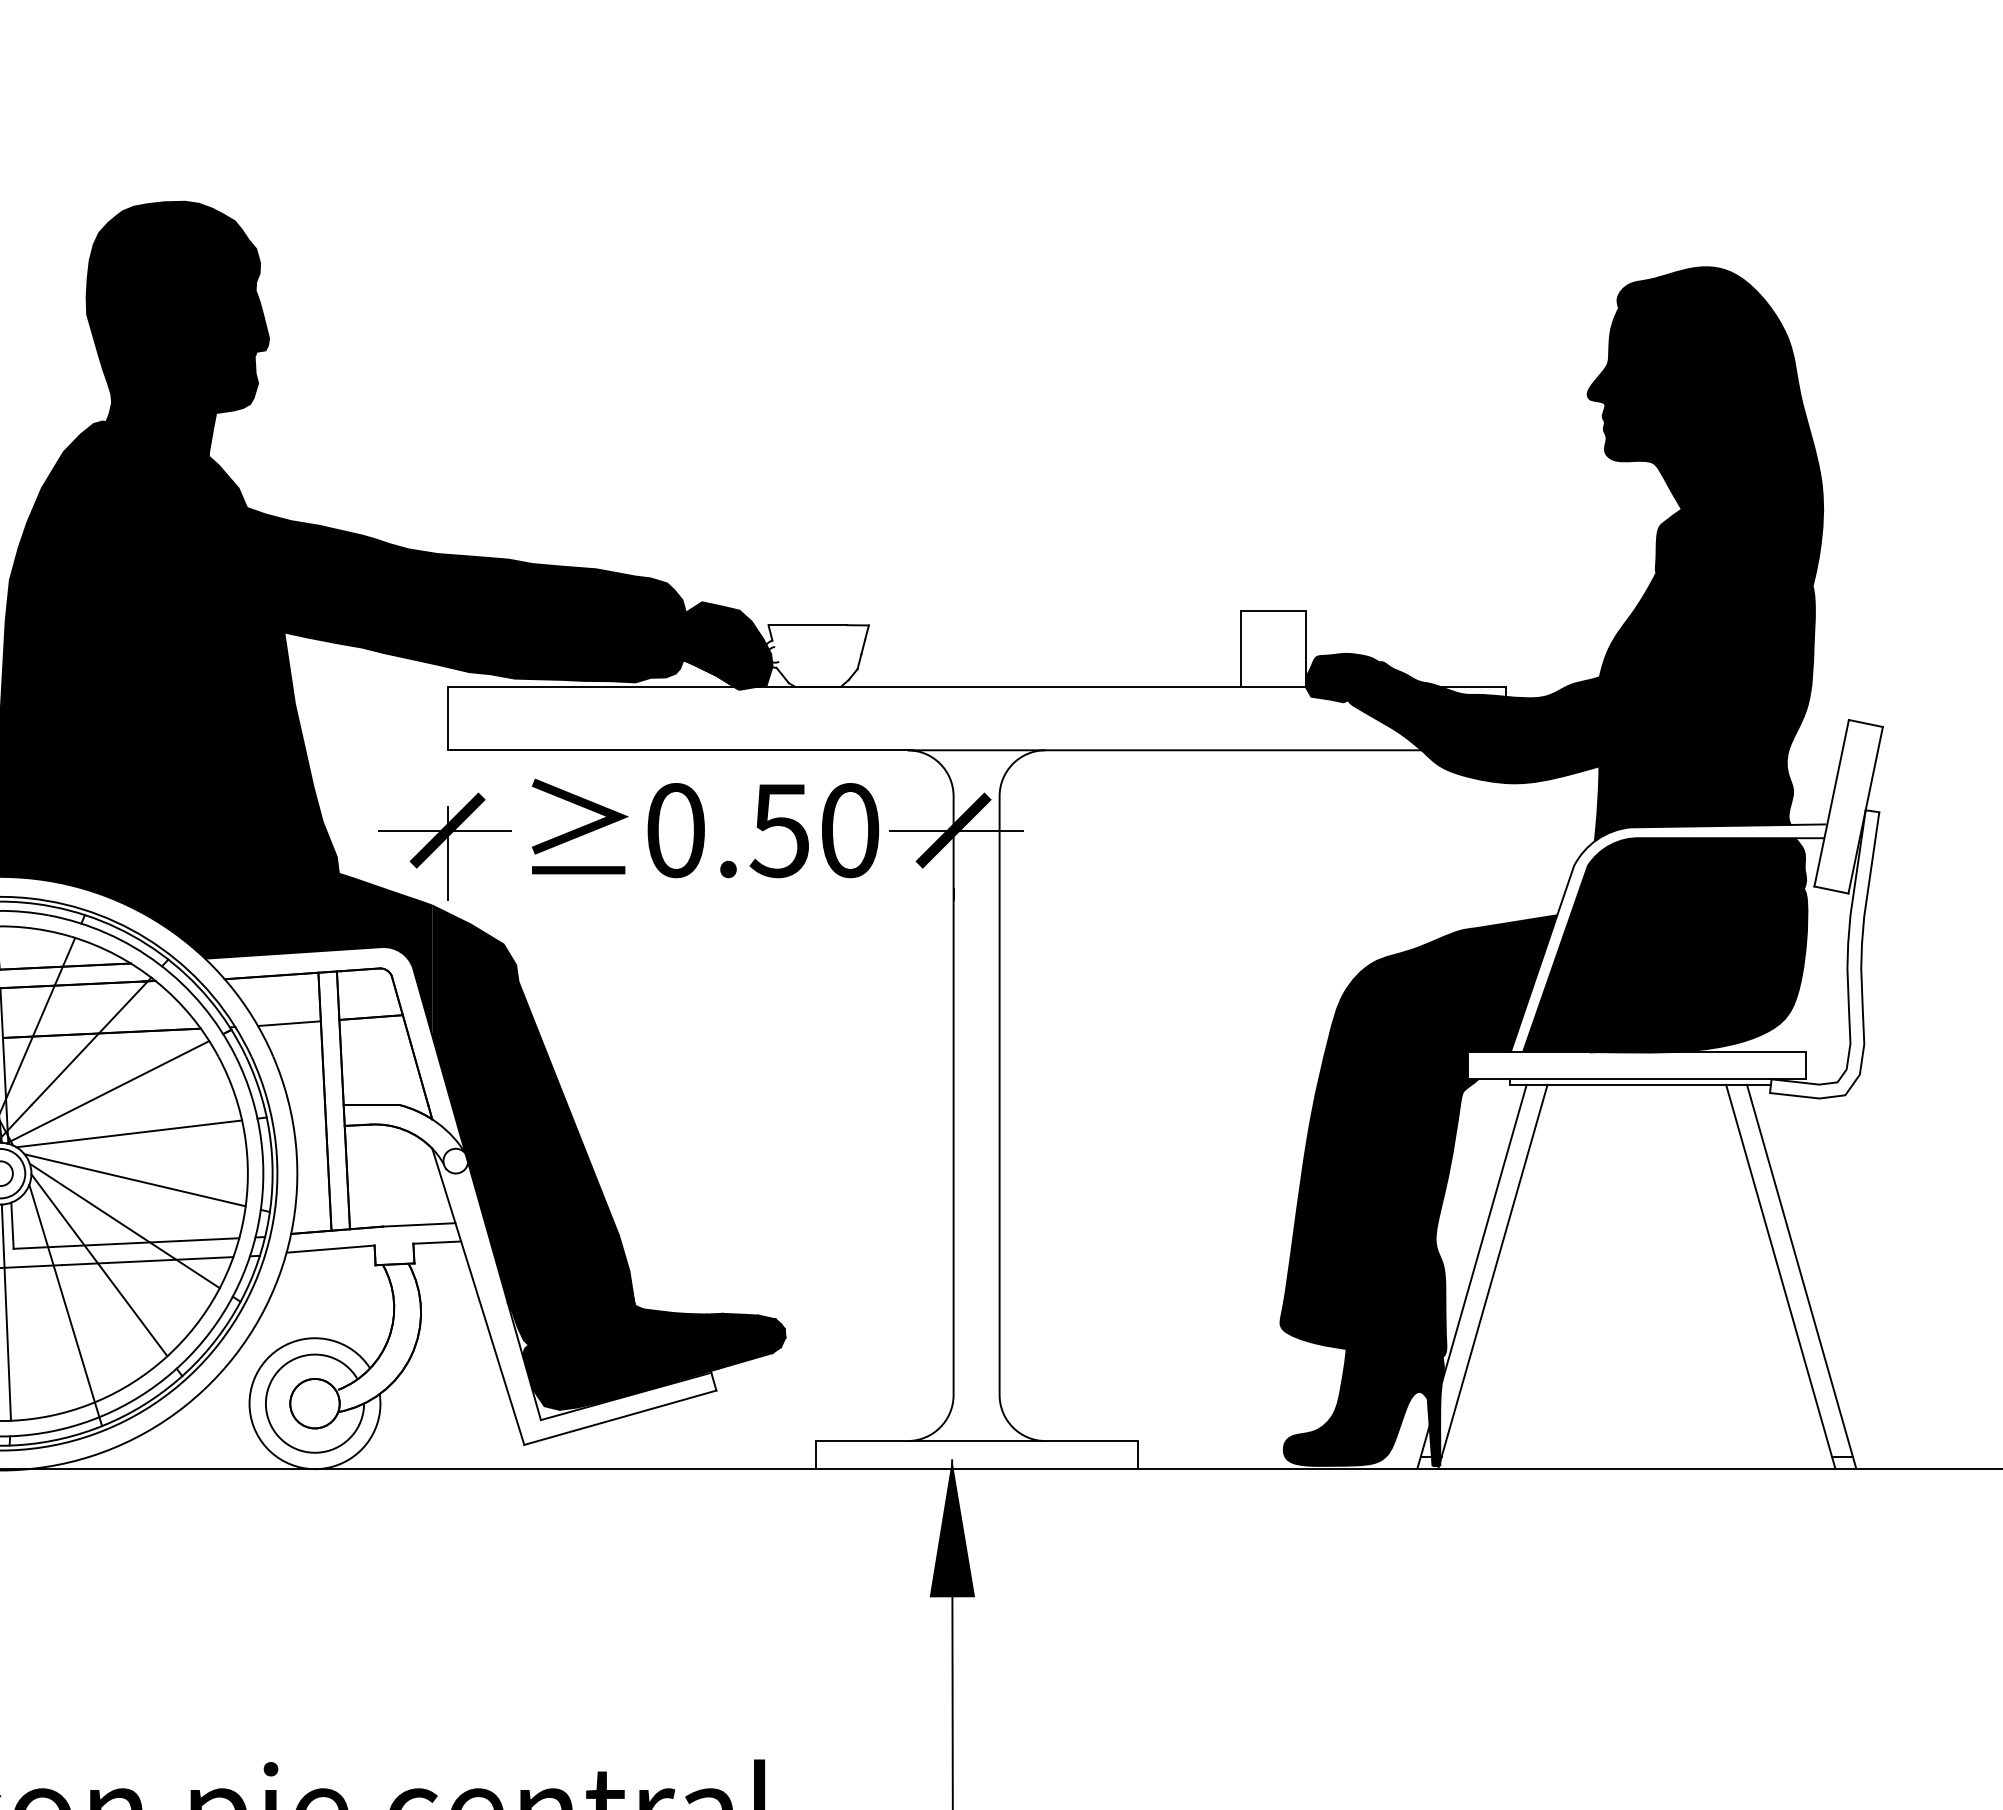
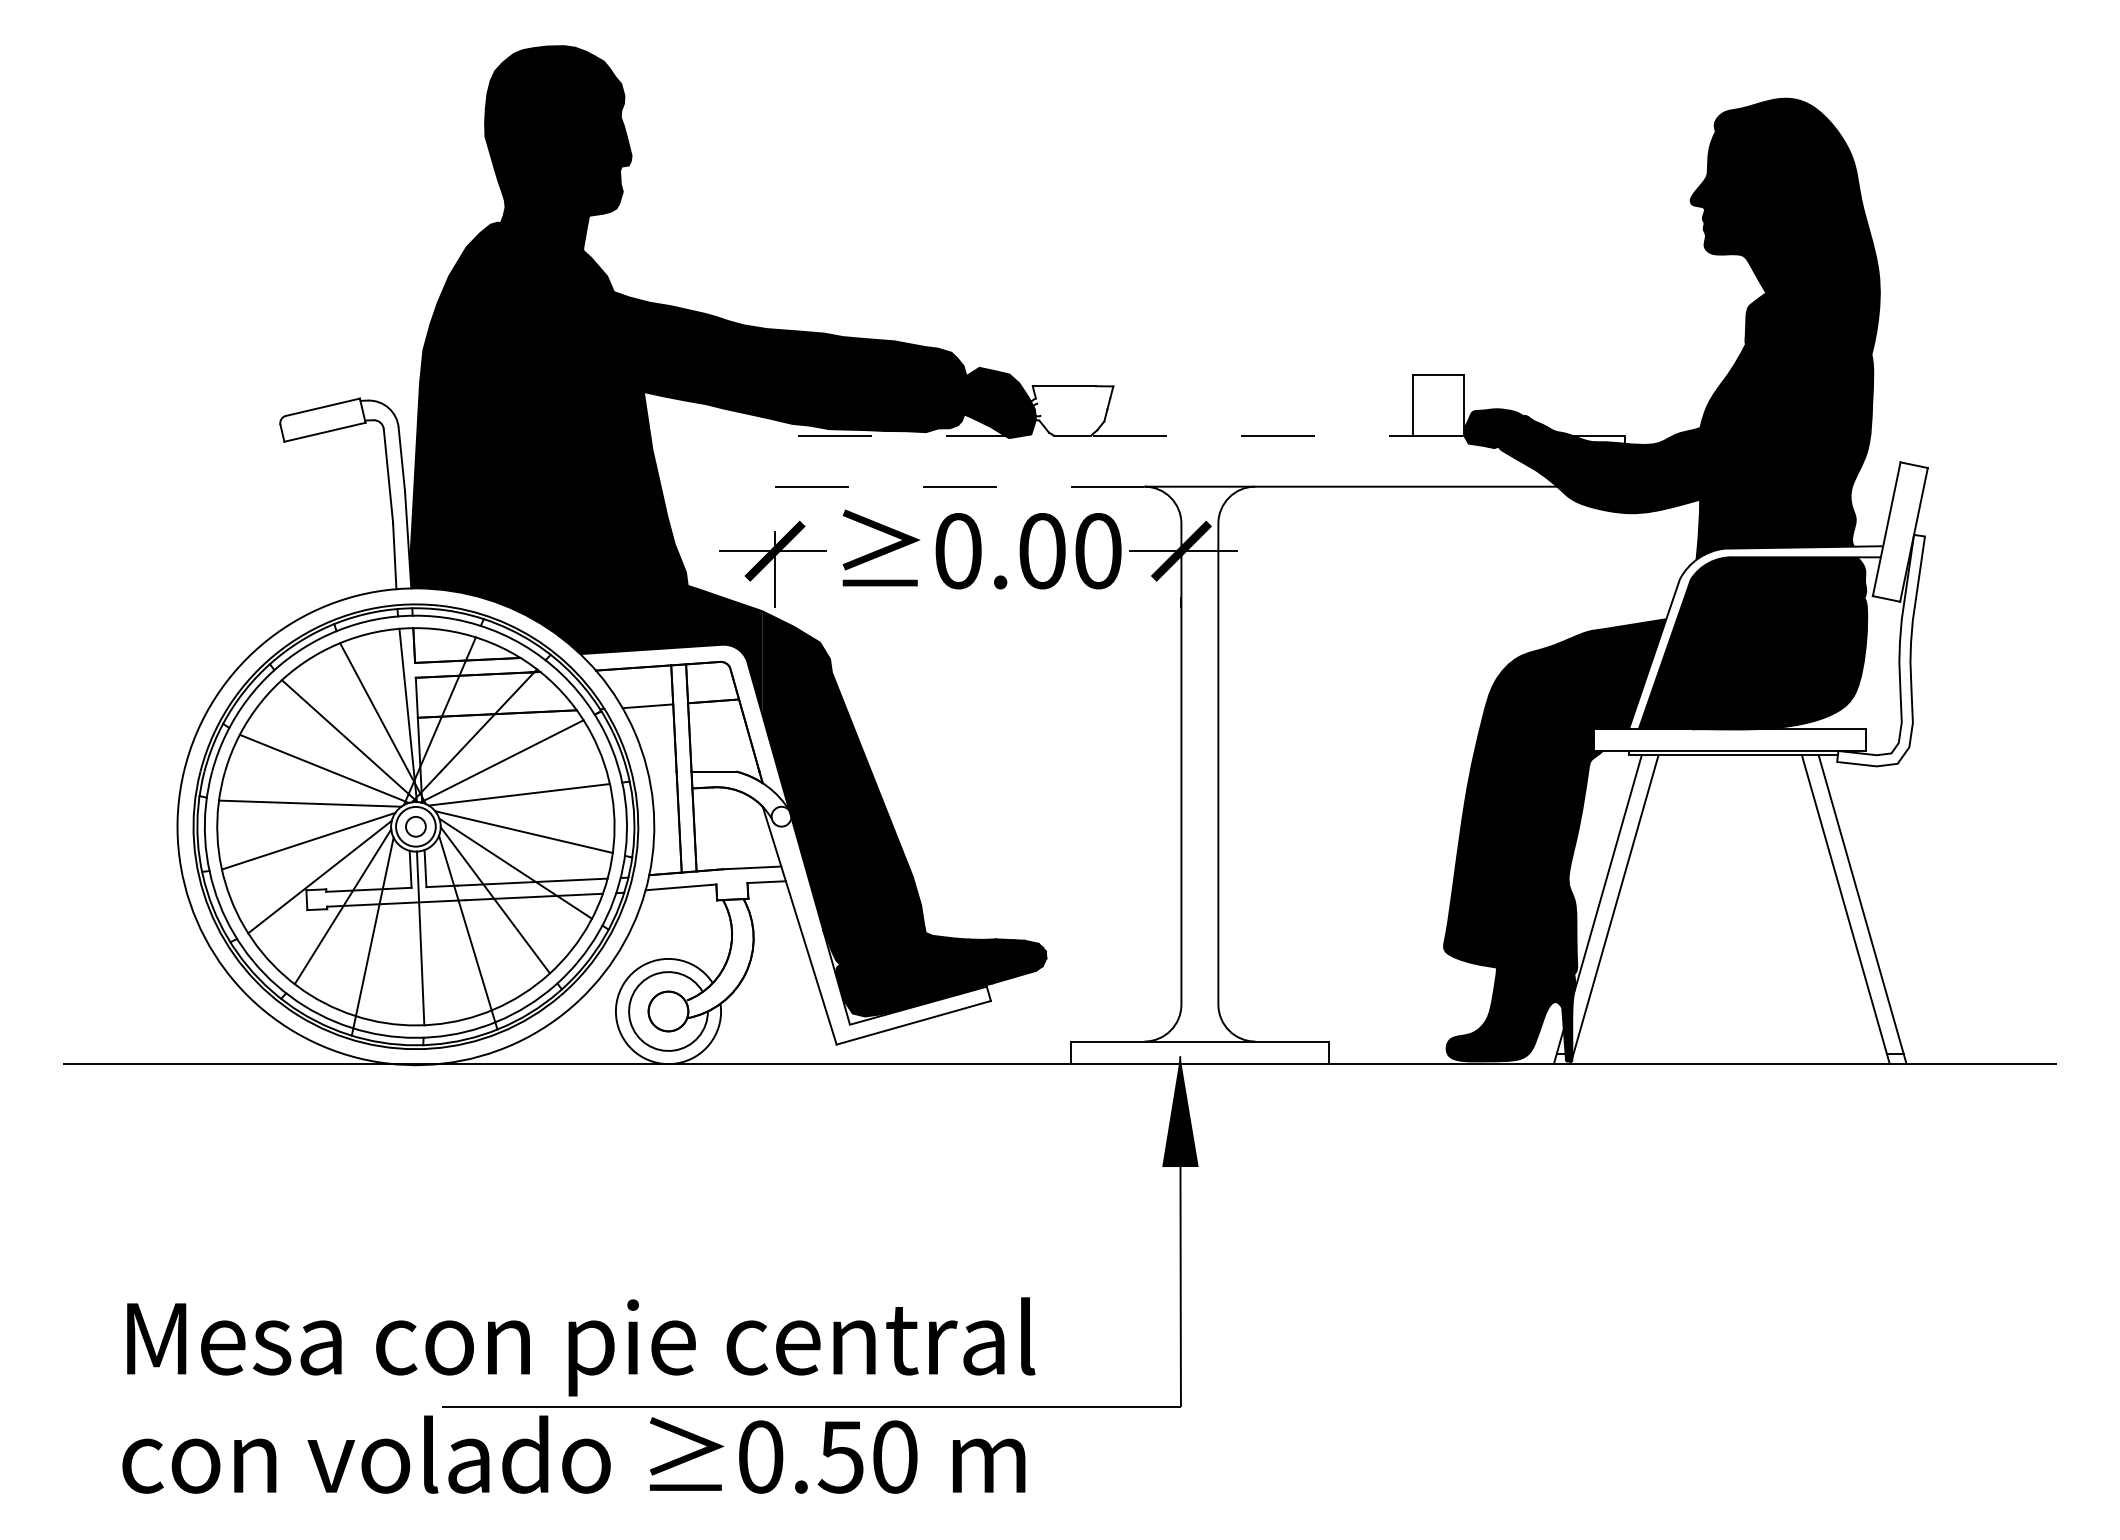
line: (612, 686) -> (907, 435), solid -> dashed
text: (779, 830) -> (1041, 551), 0.50 -> 0.00

